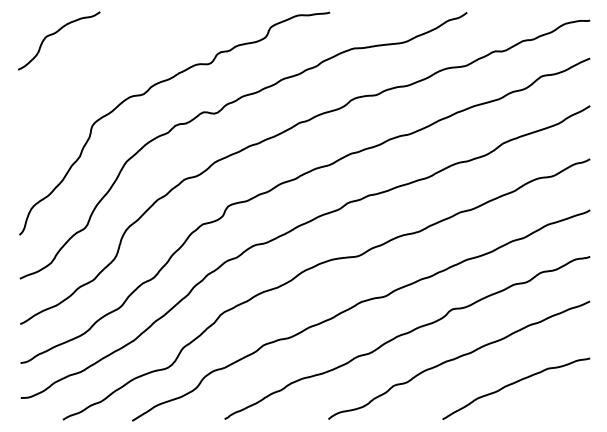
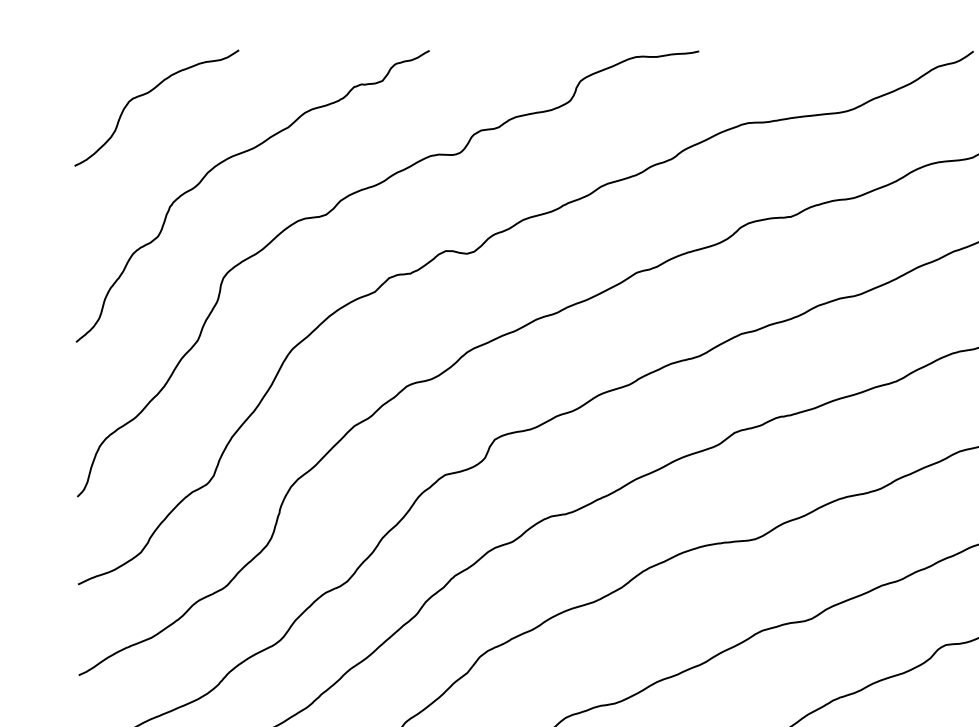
curve: (99, 65) -> (237, 157), added

